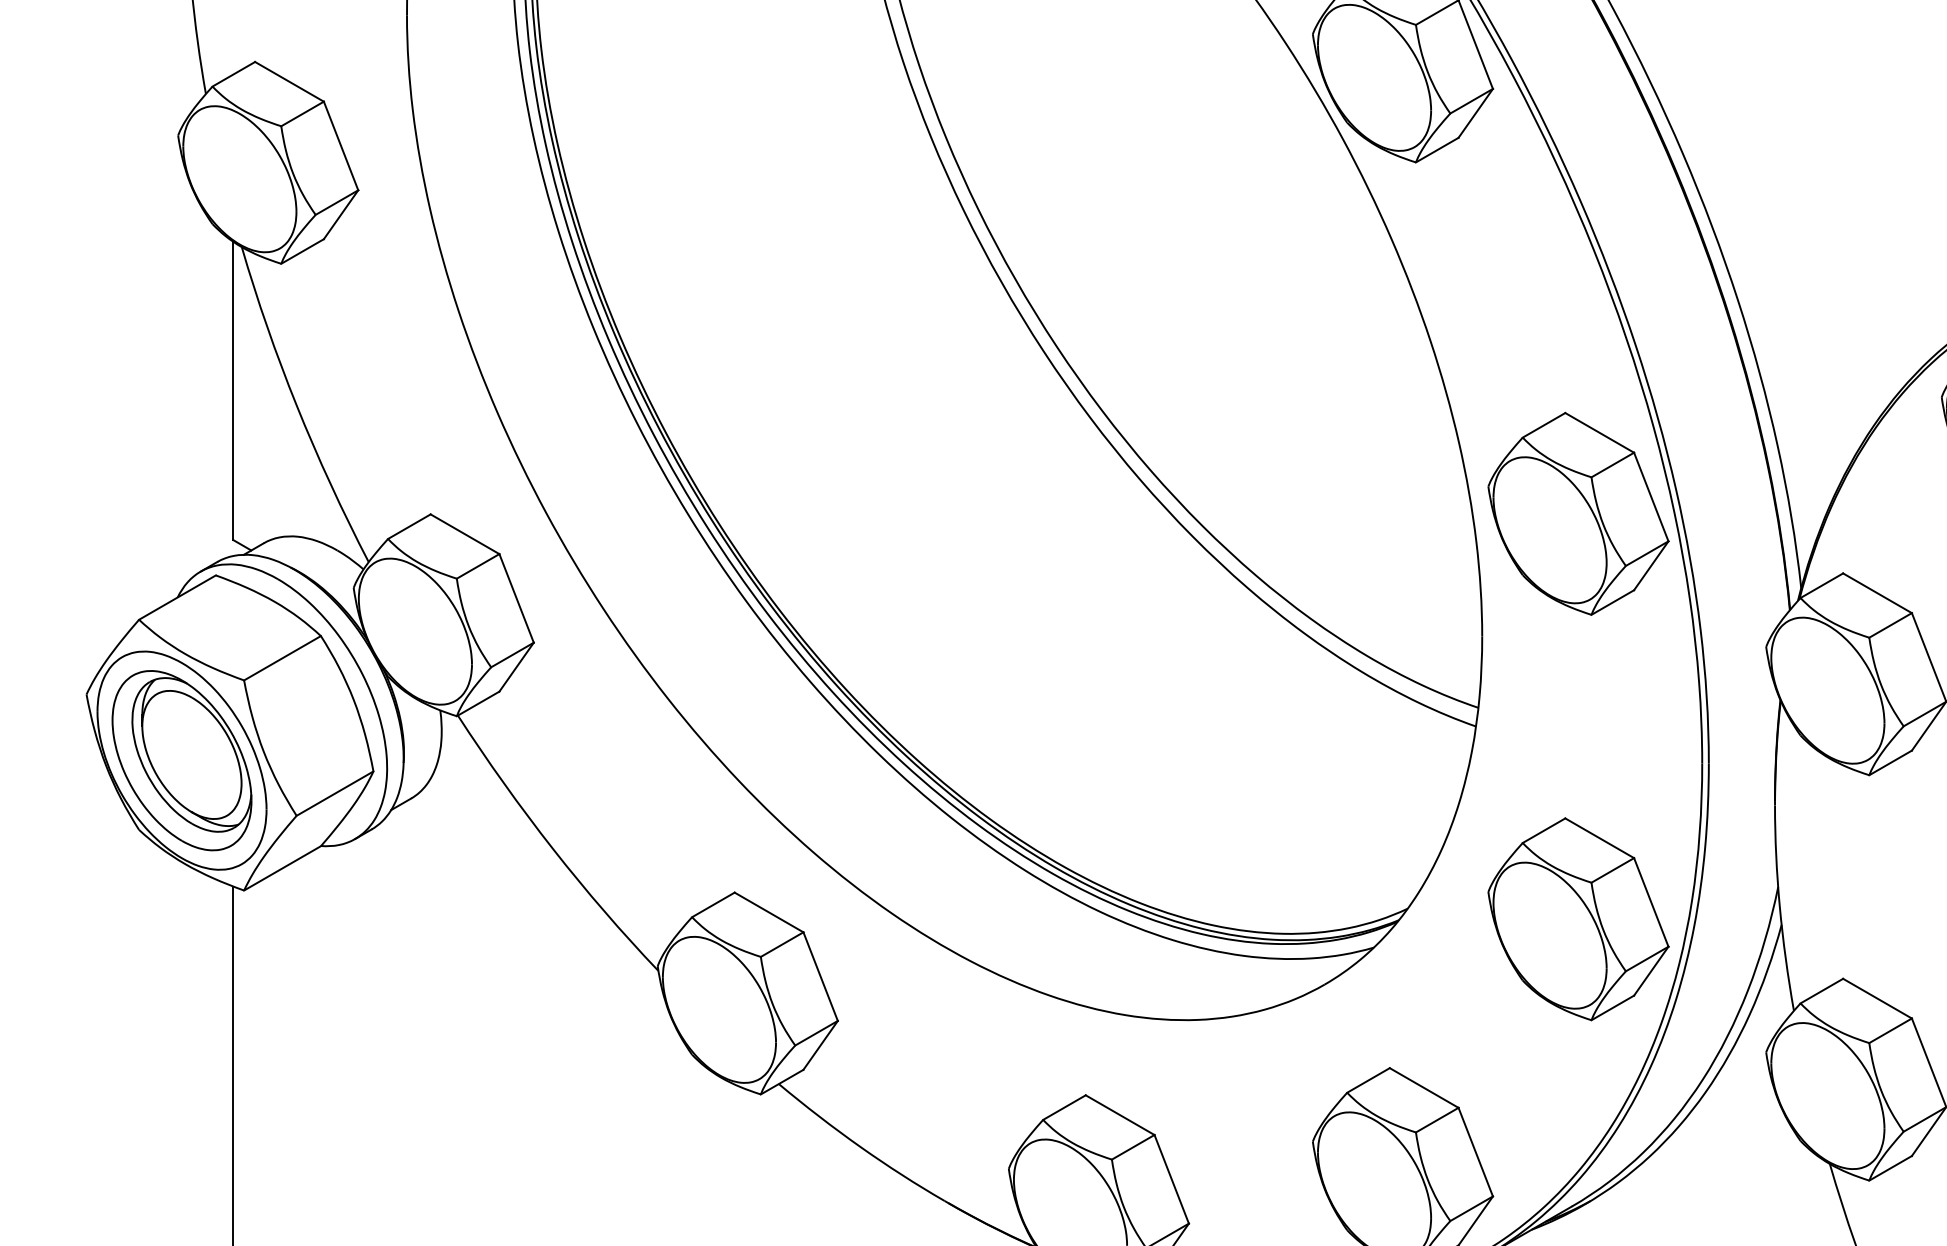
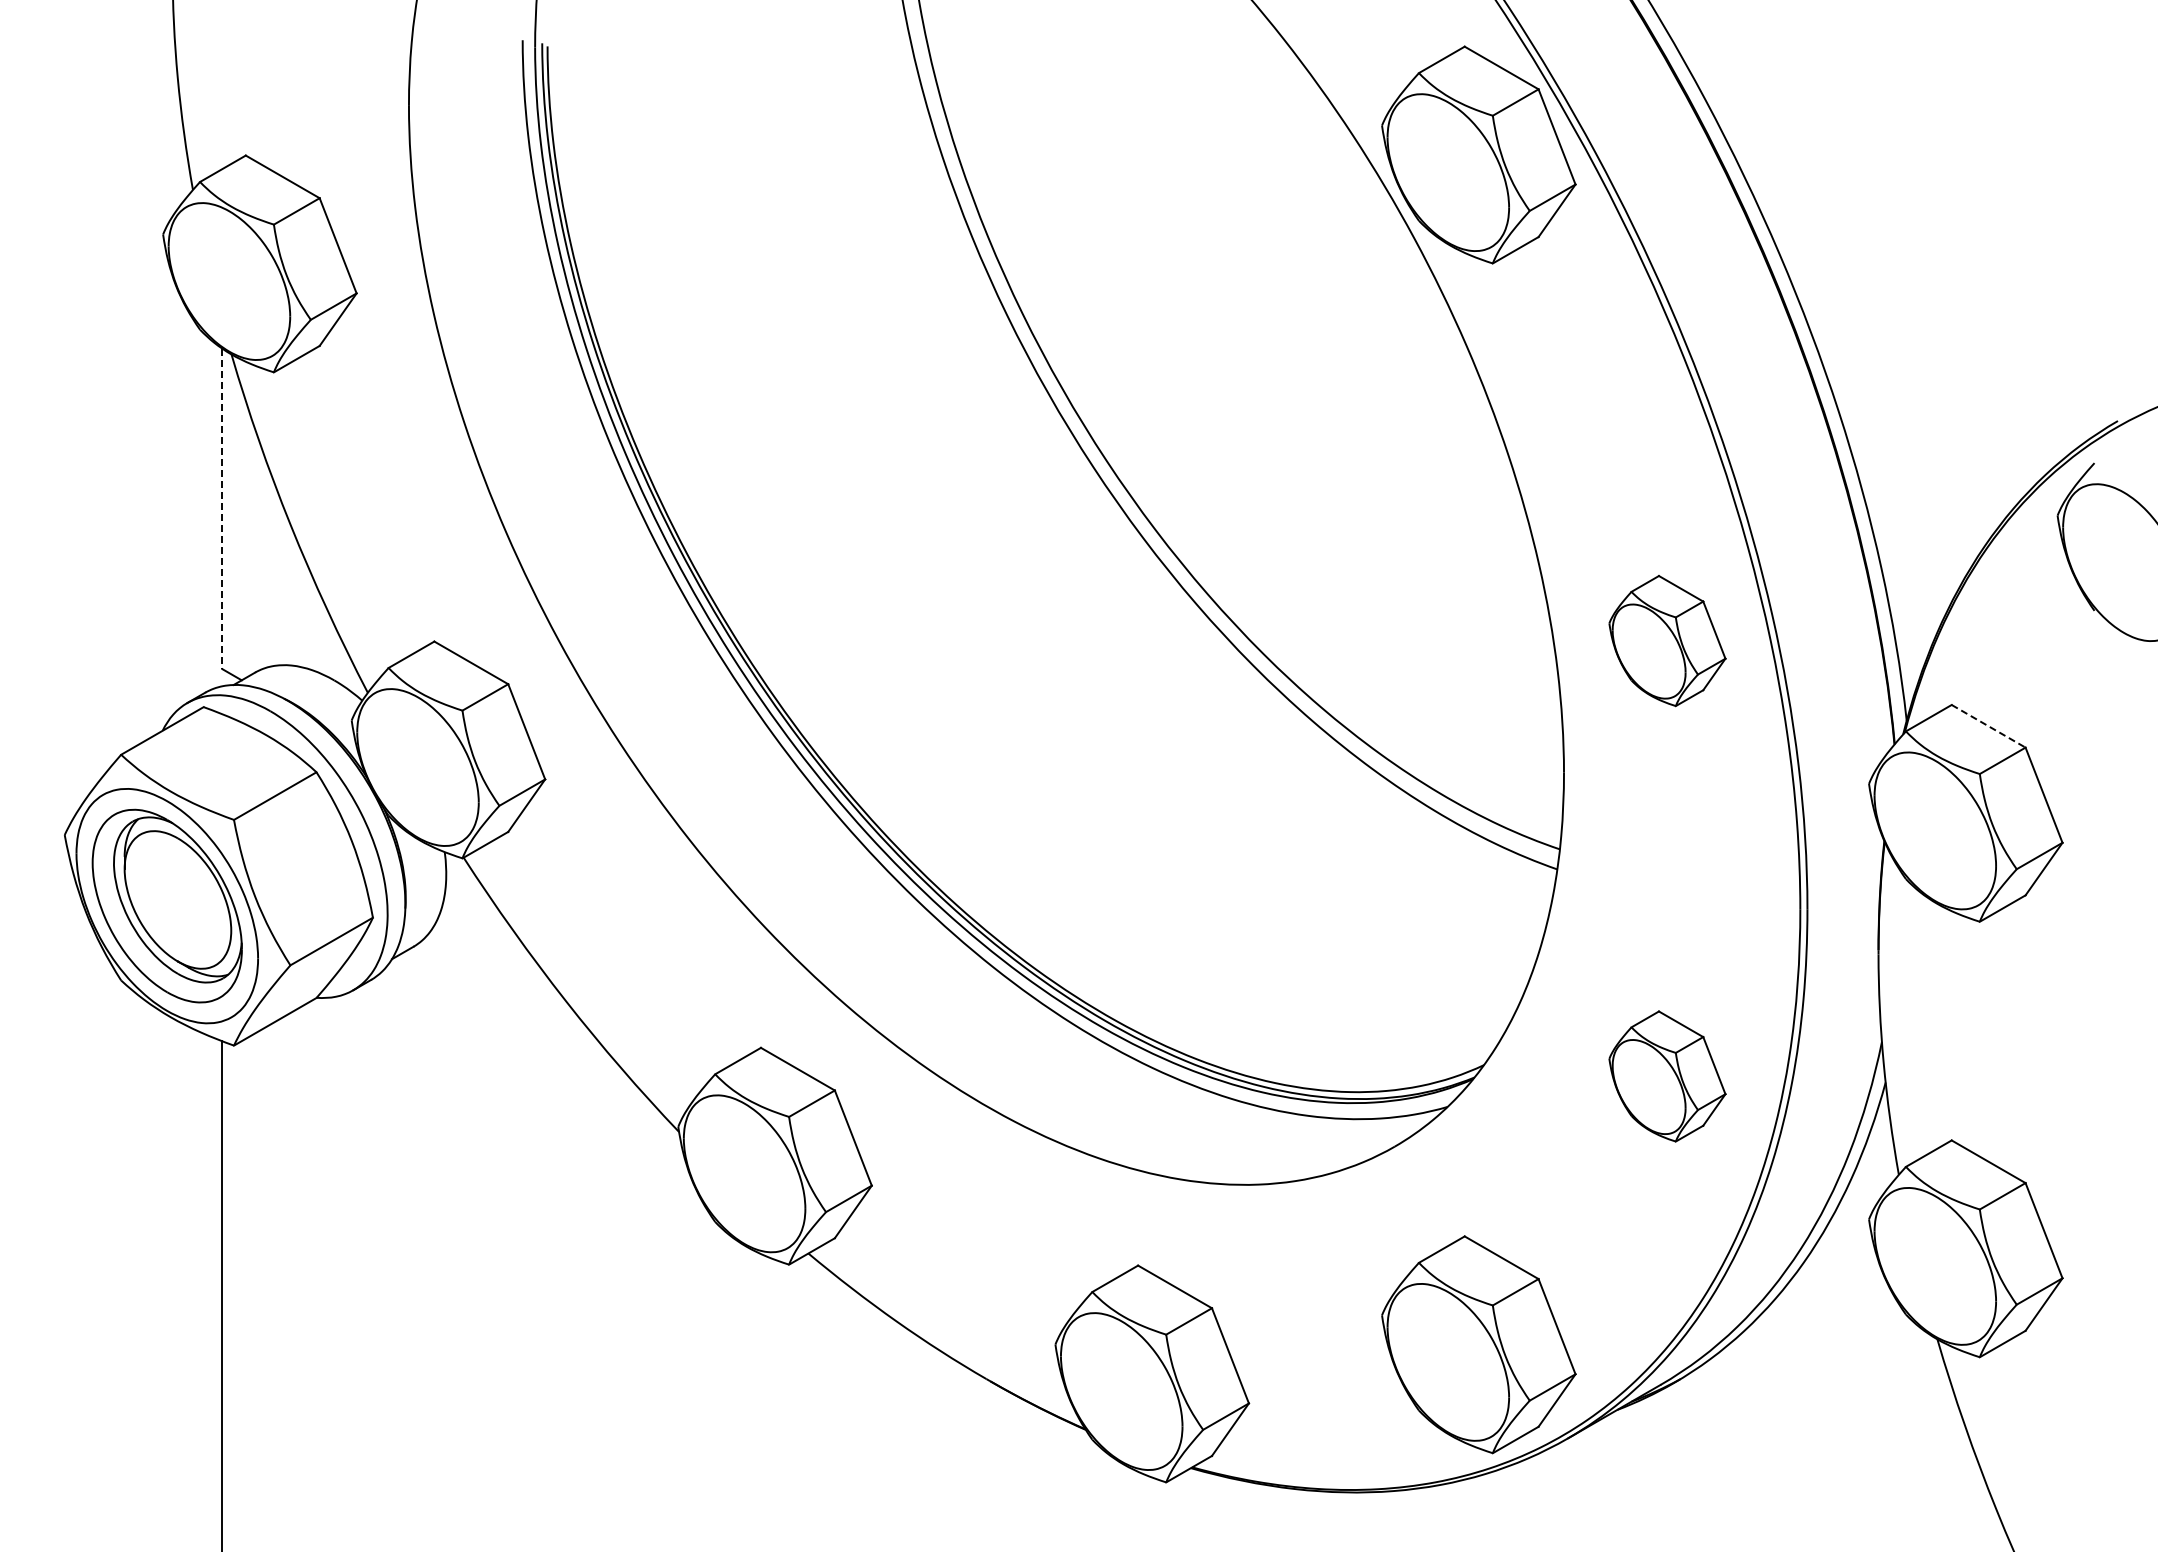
line: (233, 391) -> (222, 509), solid -> dashed
part: (1578, 513) -> (1667, 640), size x0.6
line: (1877, 593) -> (1988, 726), solid -> dashed
part: (1578, 919) -> (1667, 1076), size x0.6

